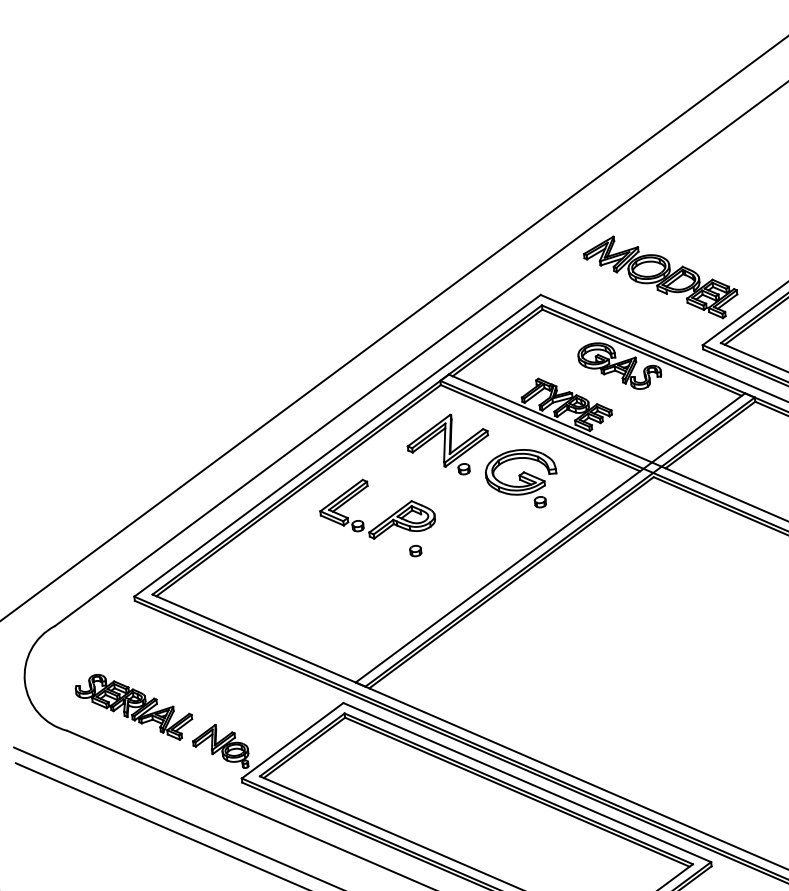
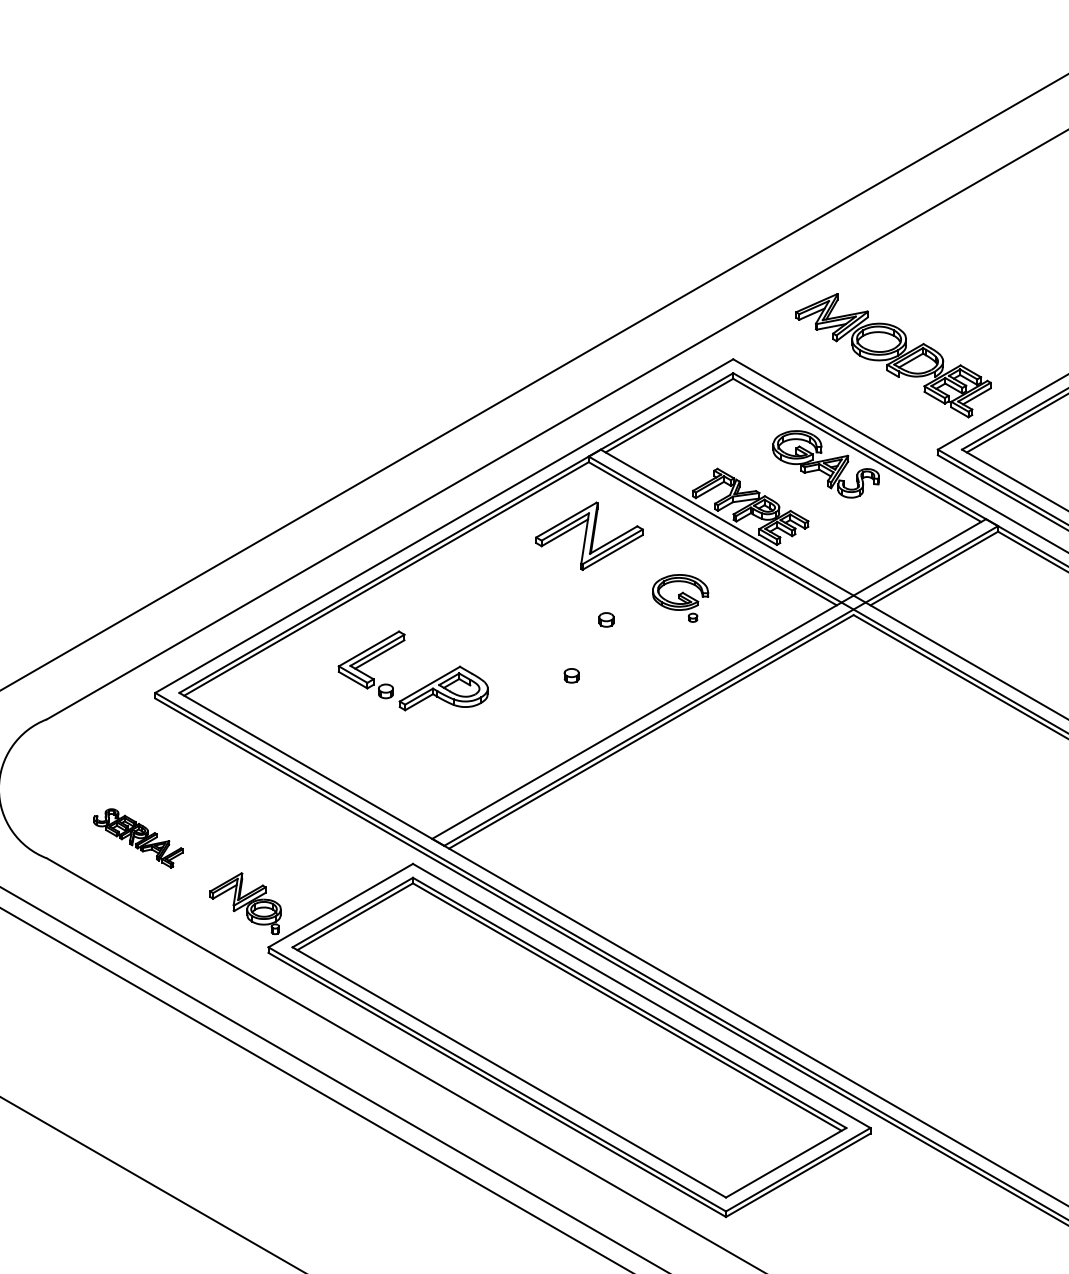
part: (464, 468) -> (606, 619), moved
part: (521, 479) -> (680, 598), size x0.6
part: (385, 519) -> (423, 686), moved
part: (415, 550) -> (571, 675), moved
part: (134, 707) -> (138, 838), size x0.6

